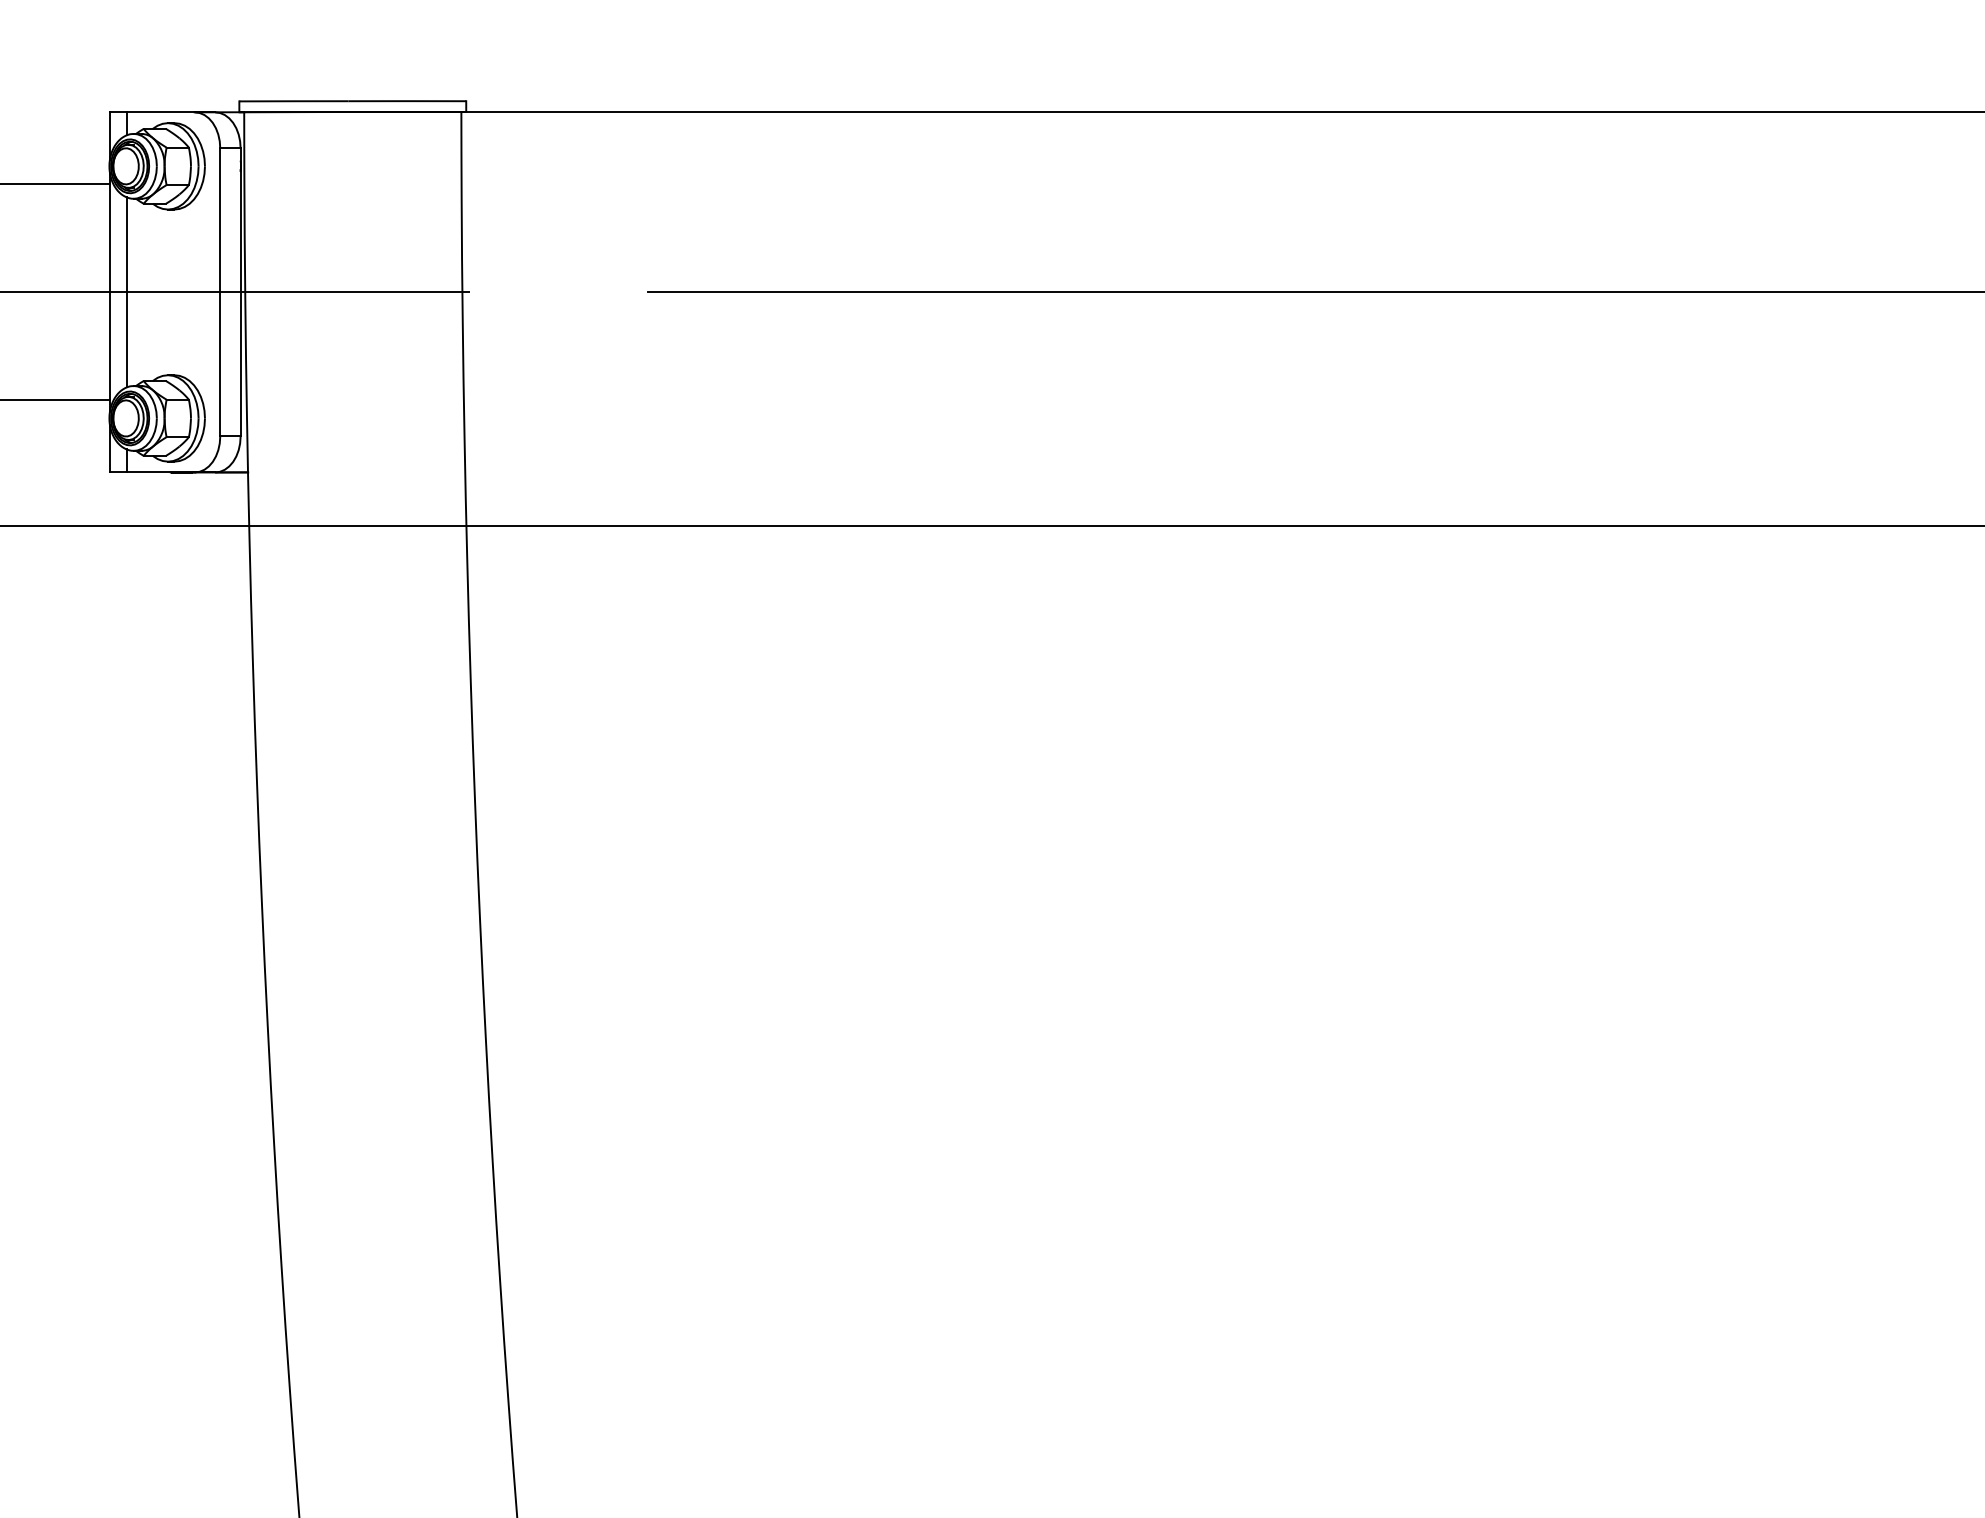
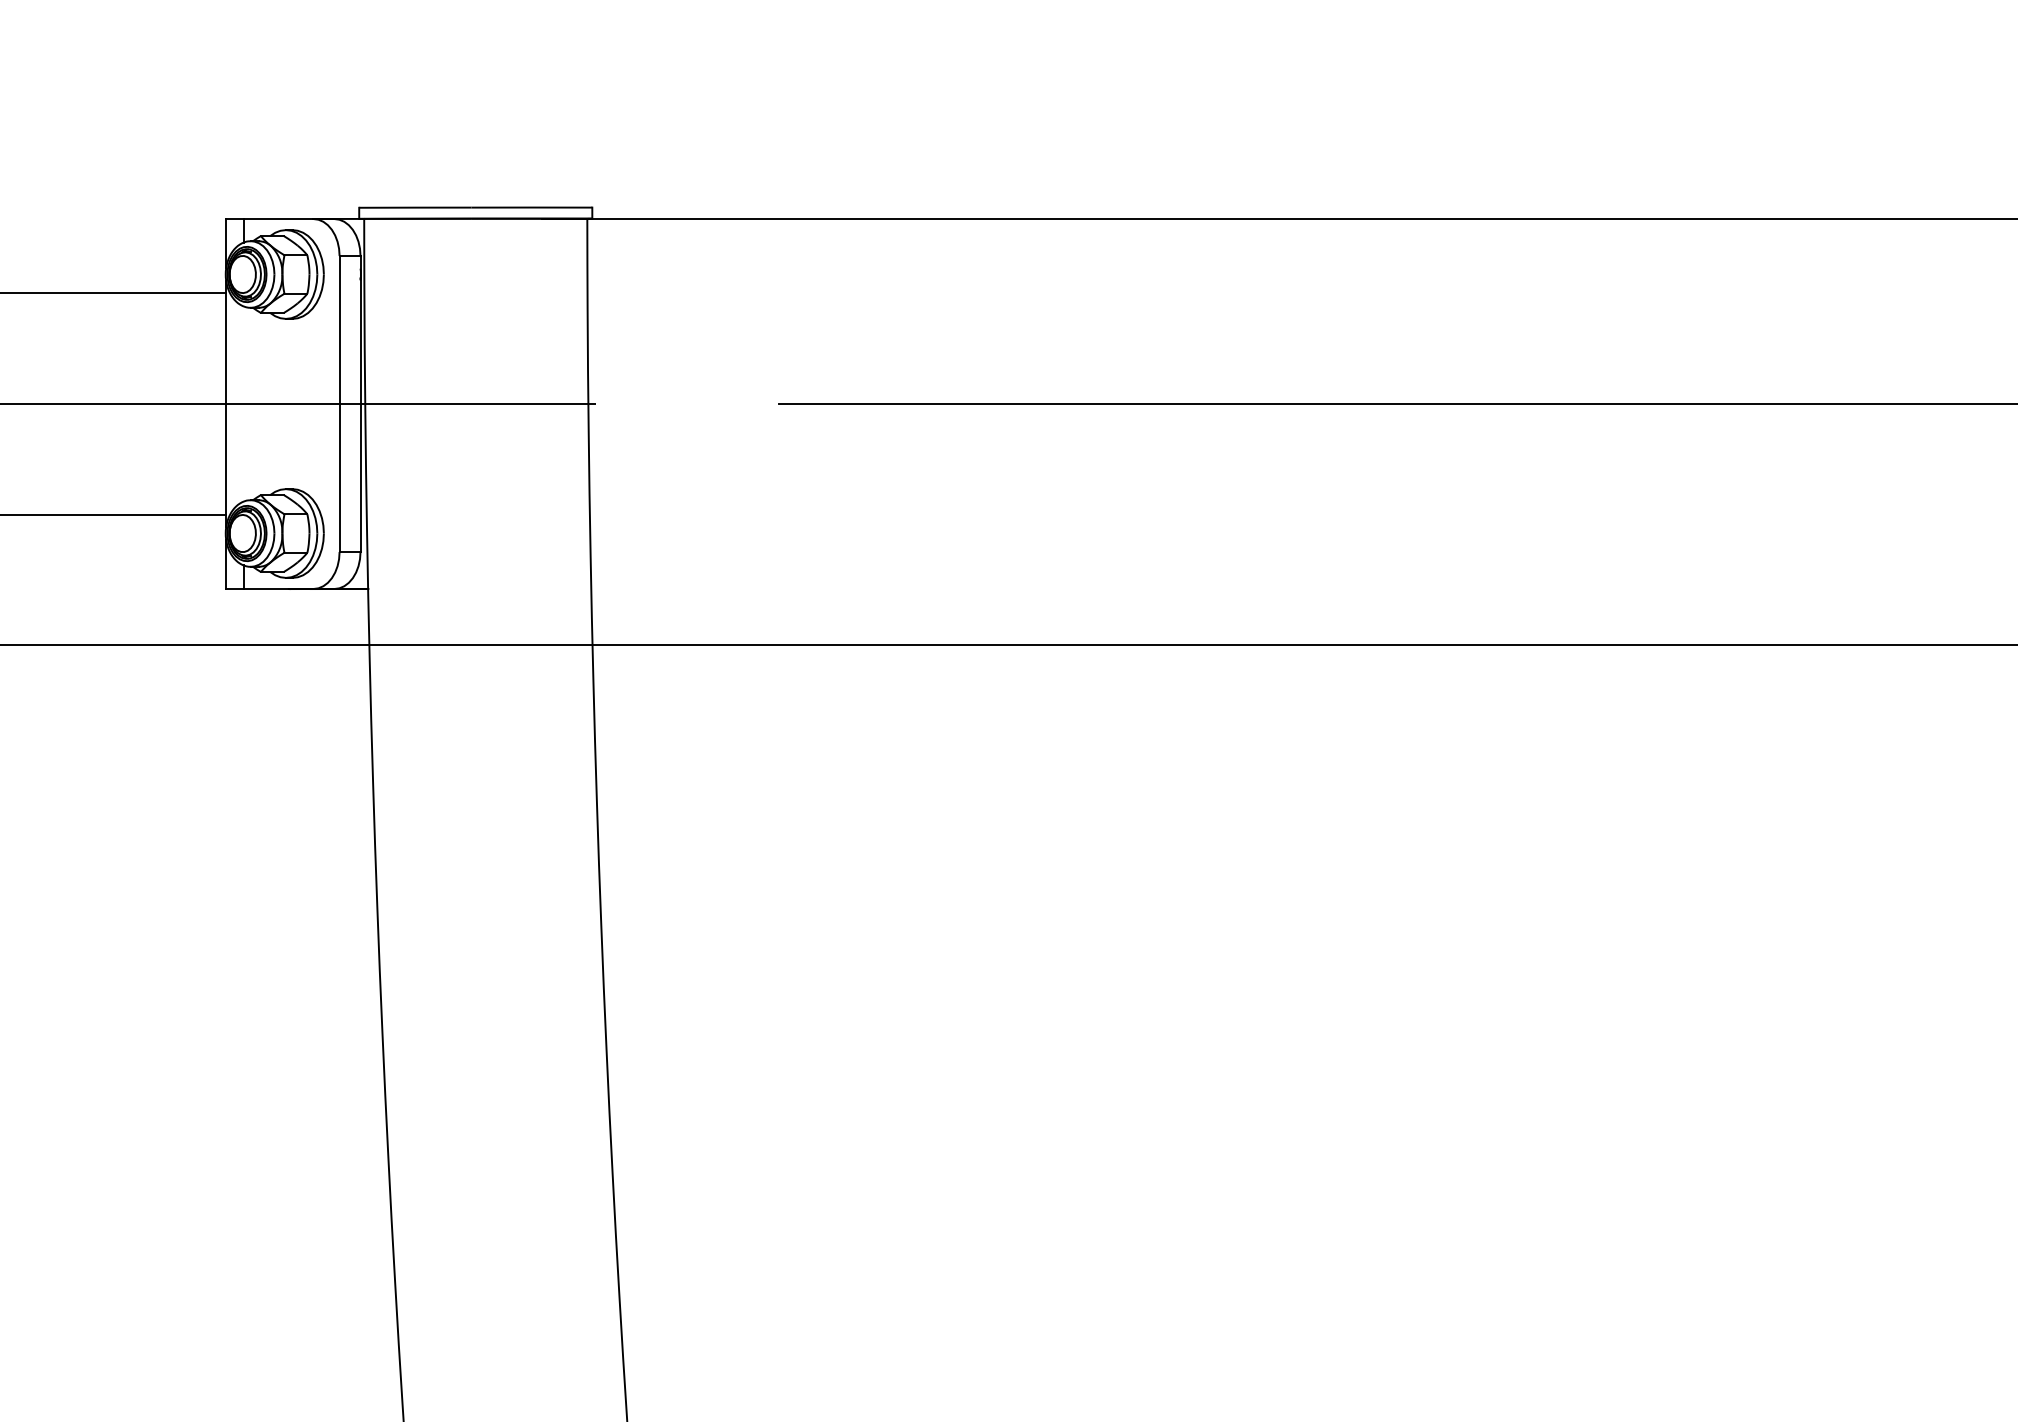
line: (126, 292) -> (243, 404), removed

